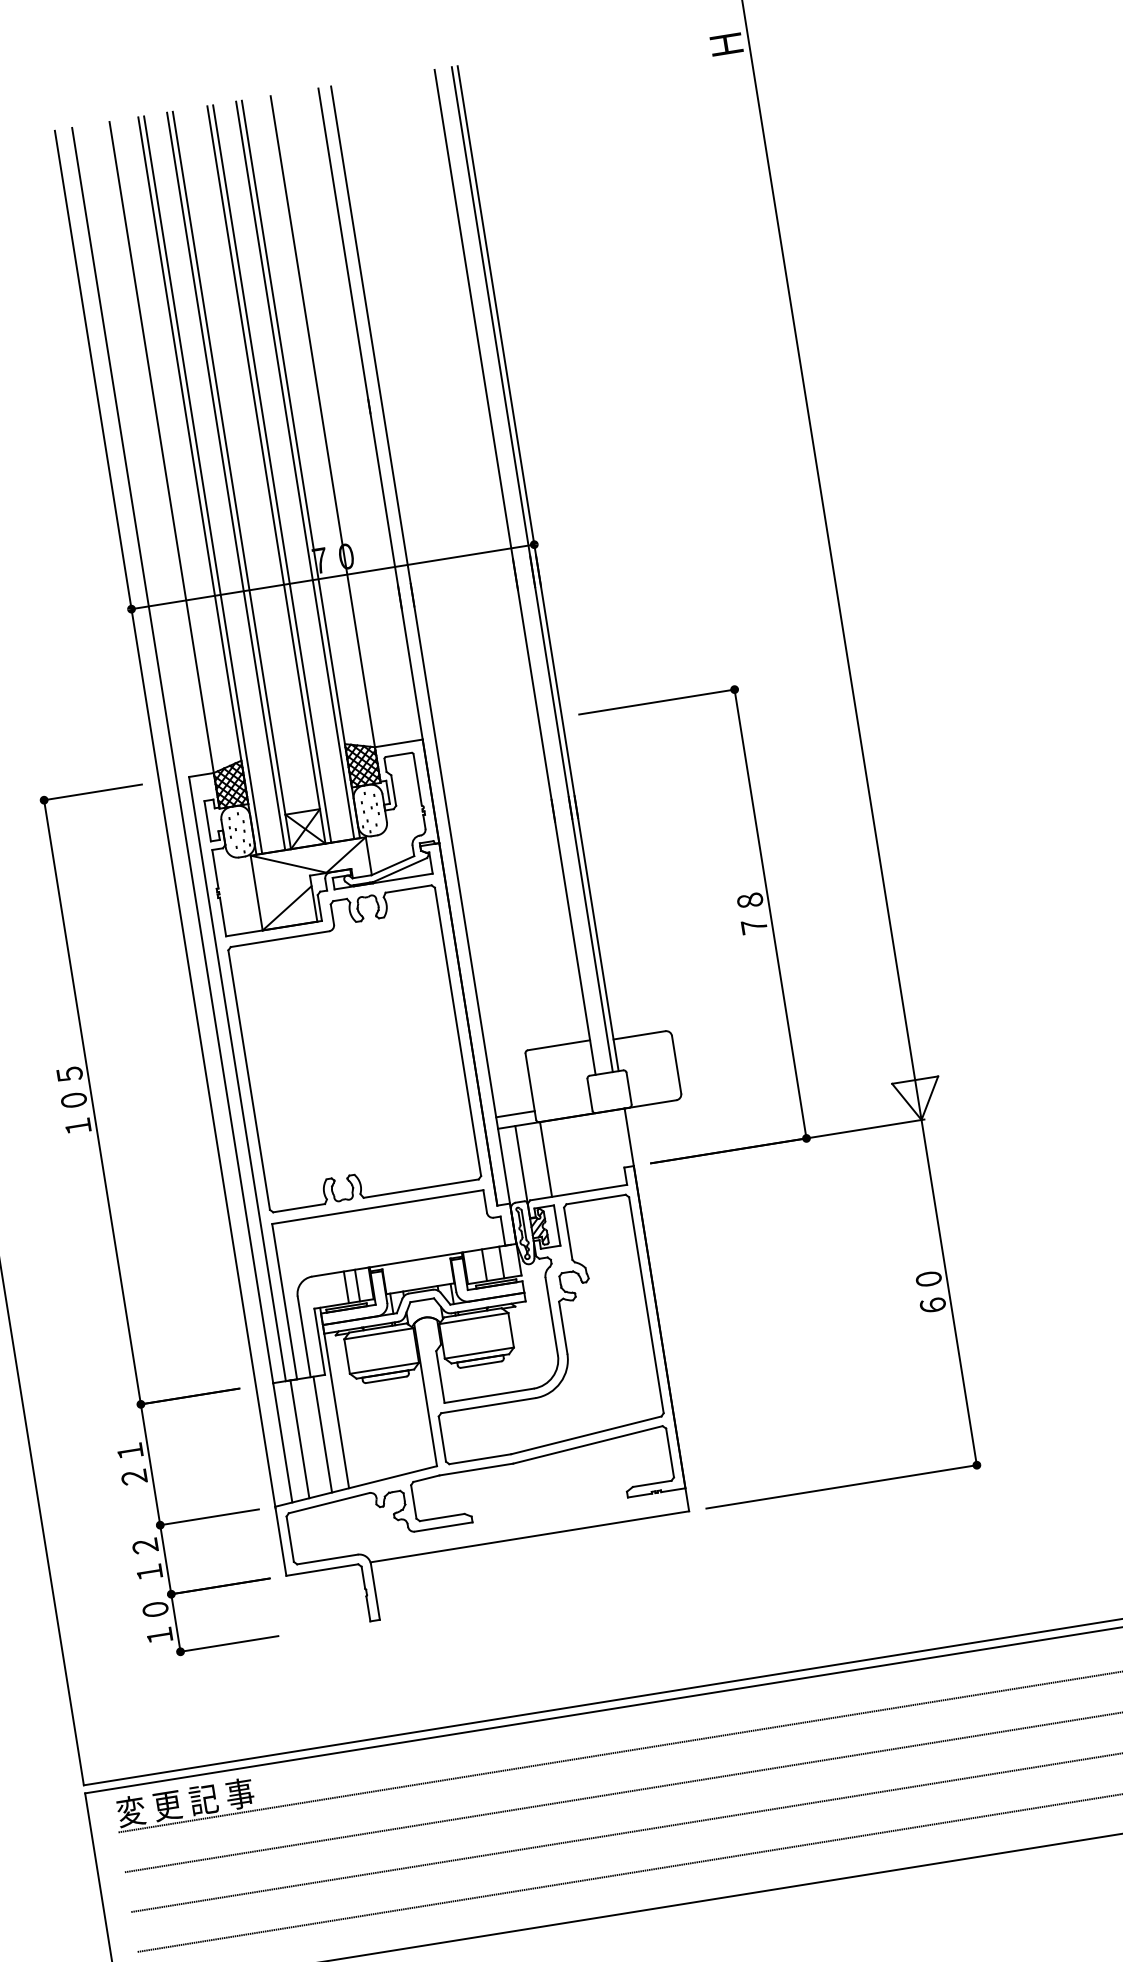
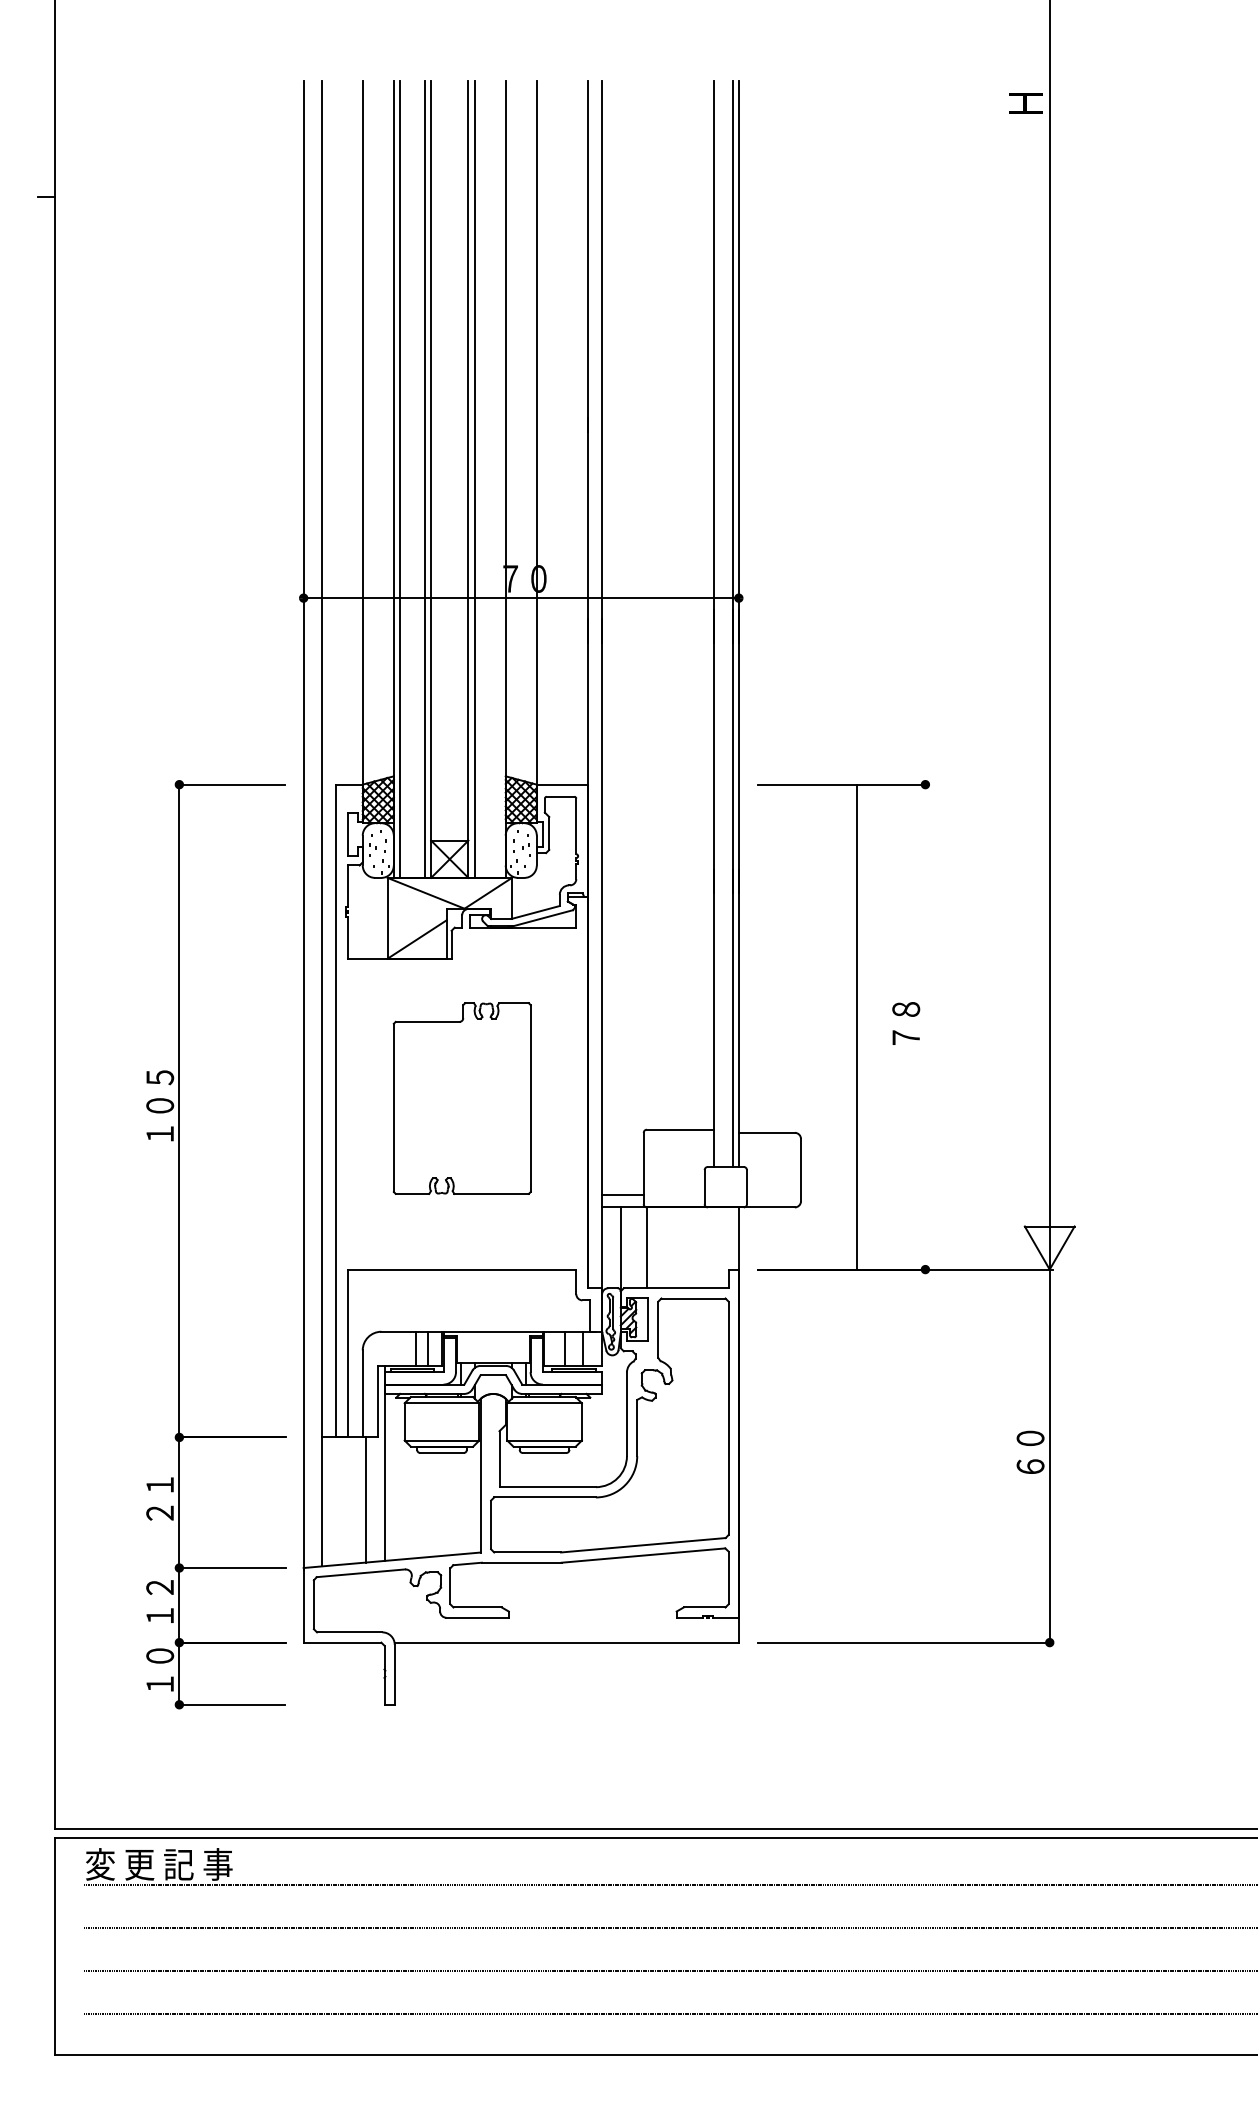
line: (295, 470) -> (499, 479), removed
line: (770, 913) -> (857, 1026), moved
part: (352, 1048) -> (462, 1098), size x0.6
line: (299, 1438) -> (340, 1500), removed

